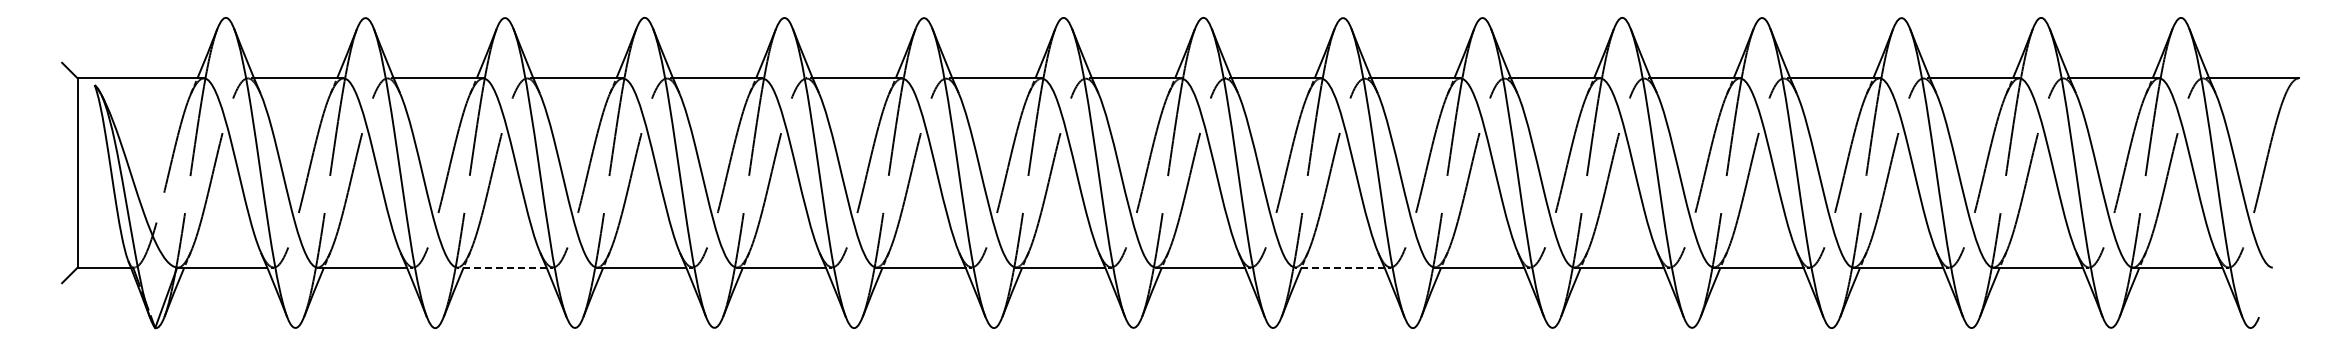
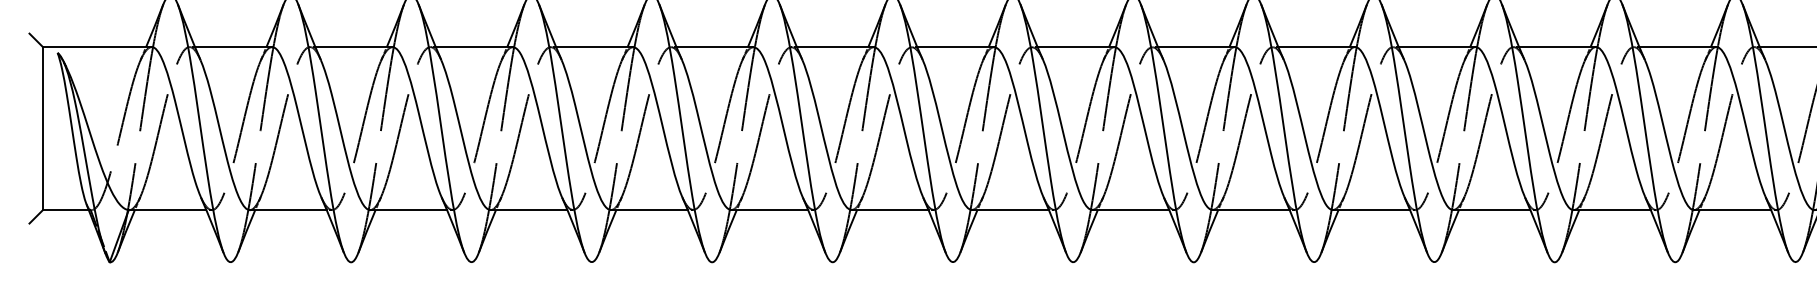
line: (501, 267) -> (408, 210), dashed -> solid
line: (1339, 267) -> (1130, 210), dashed -> solid

